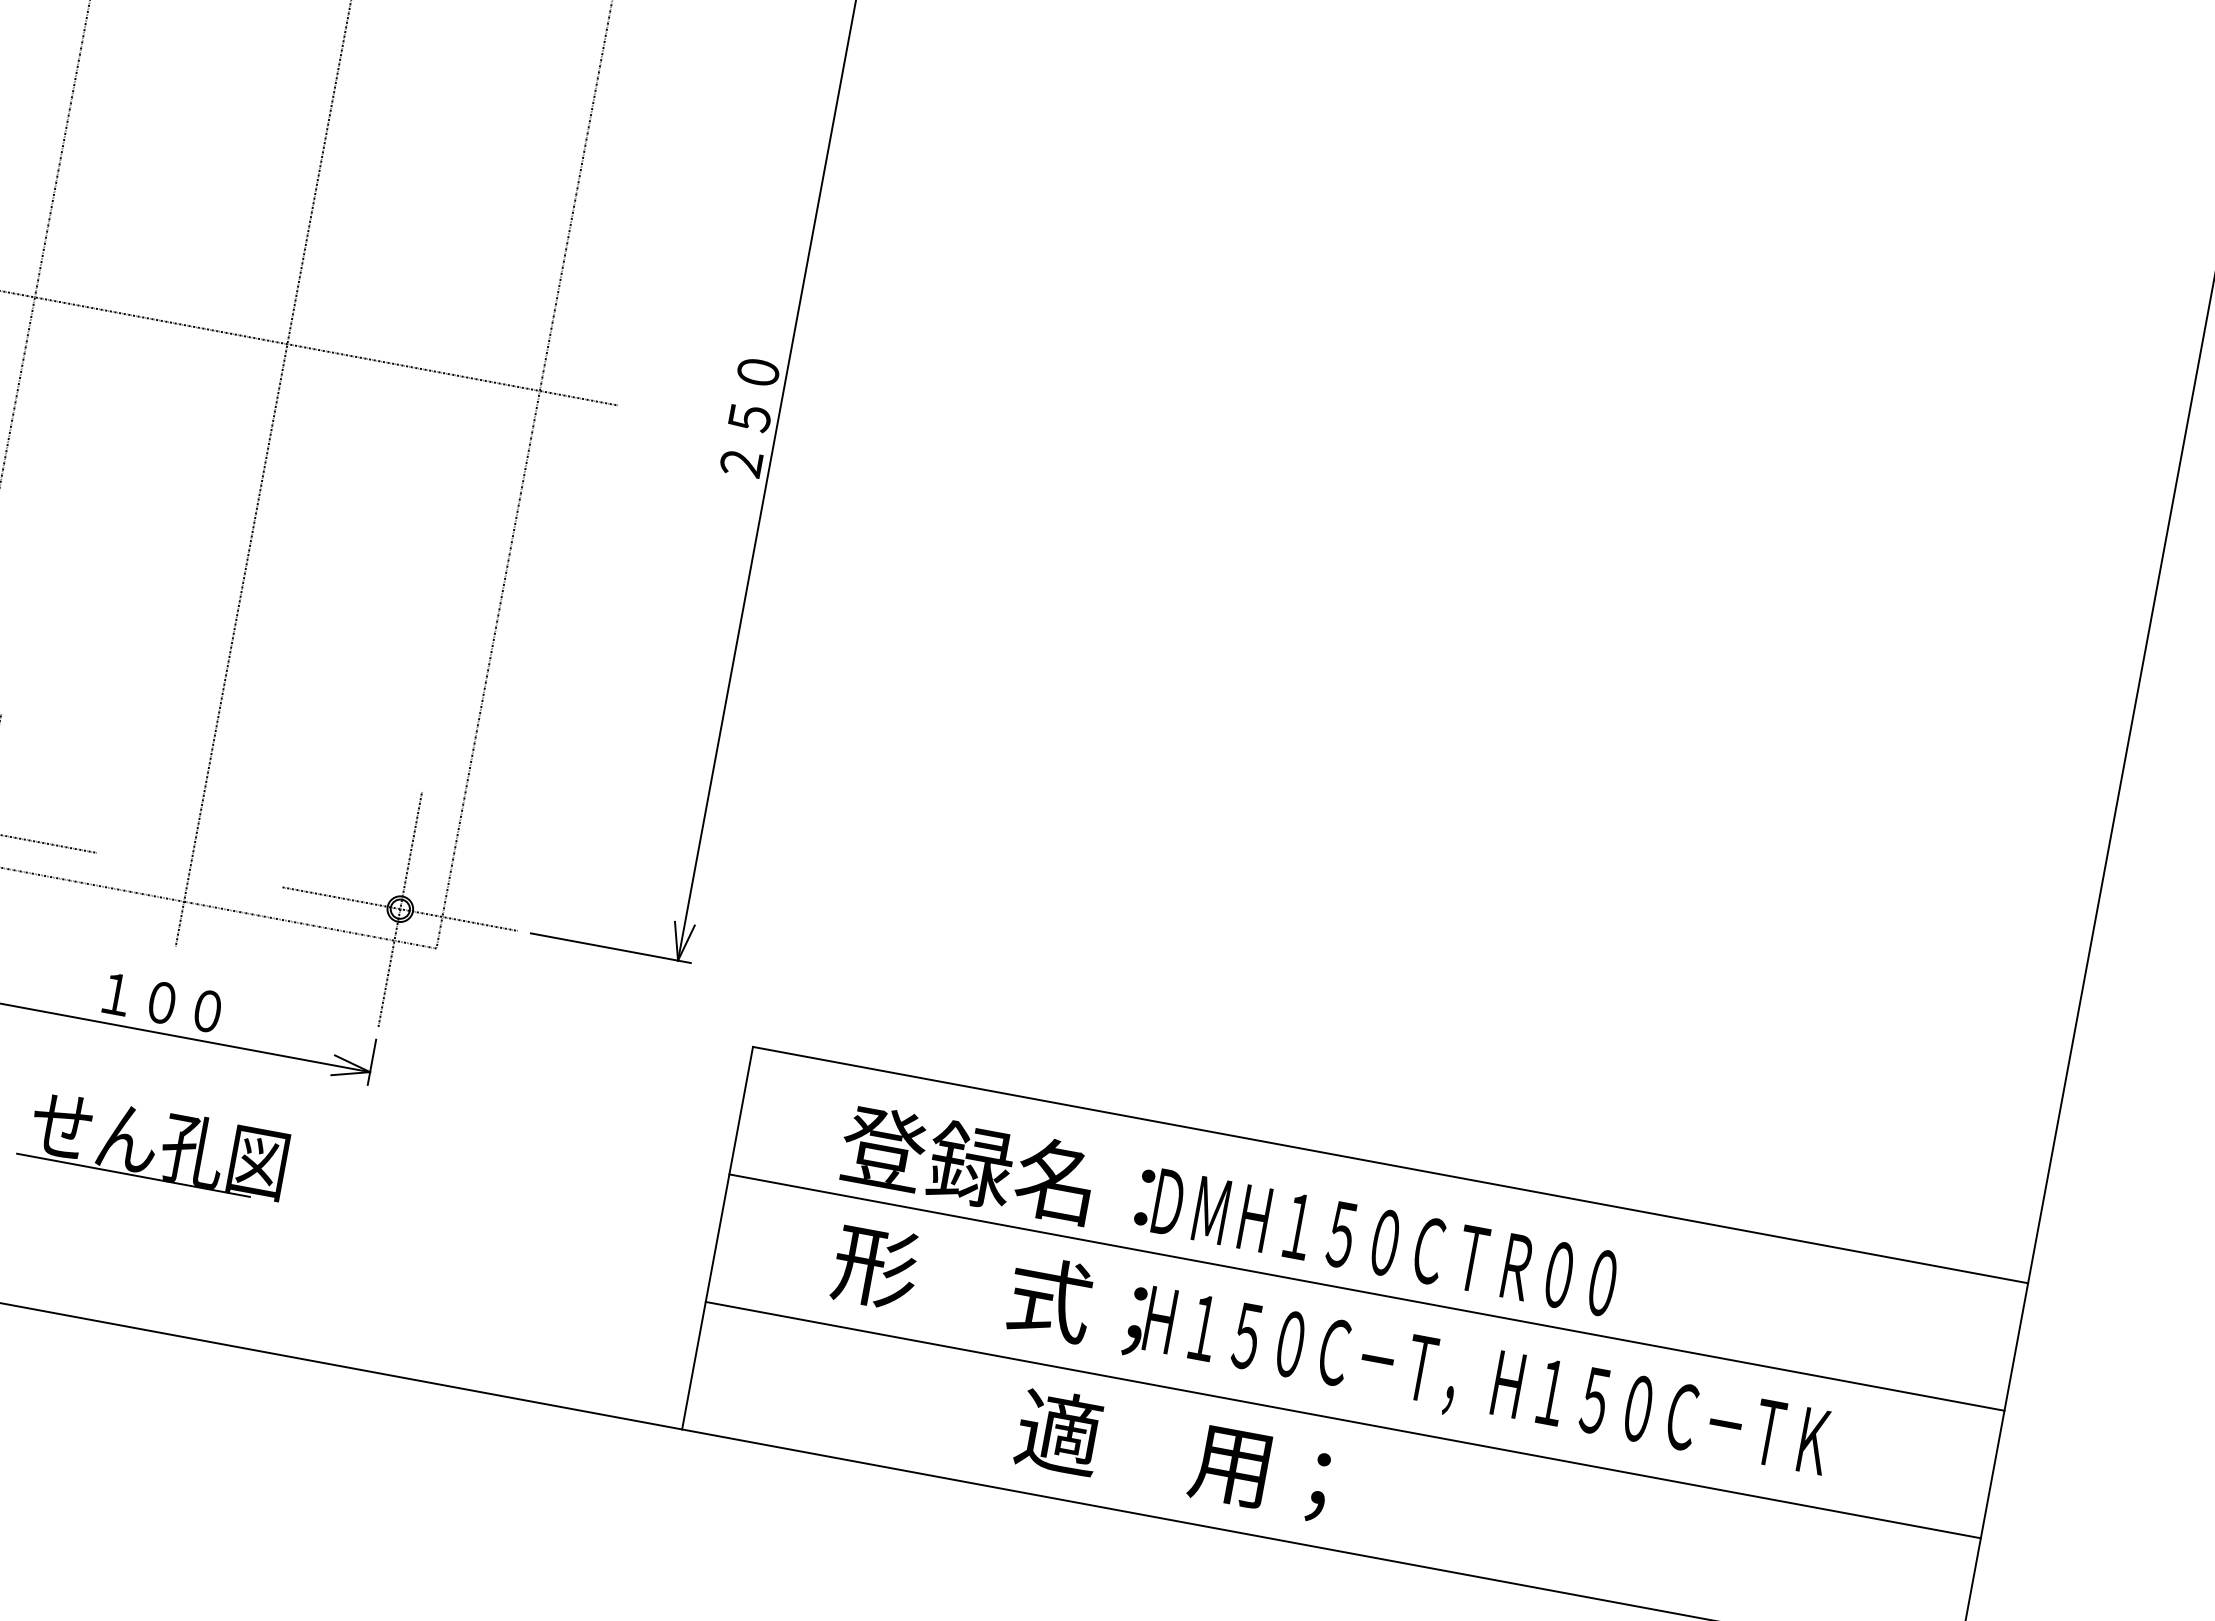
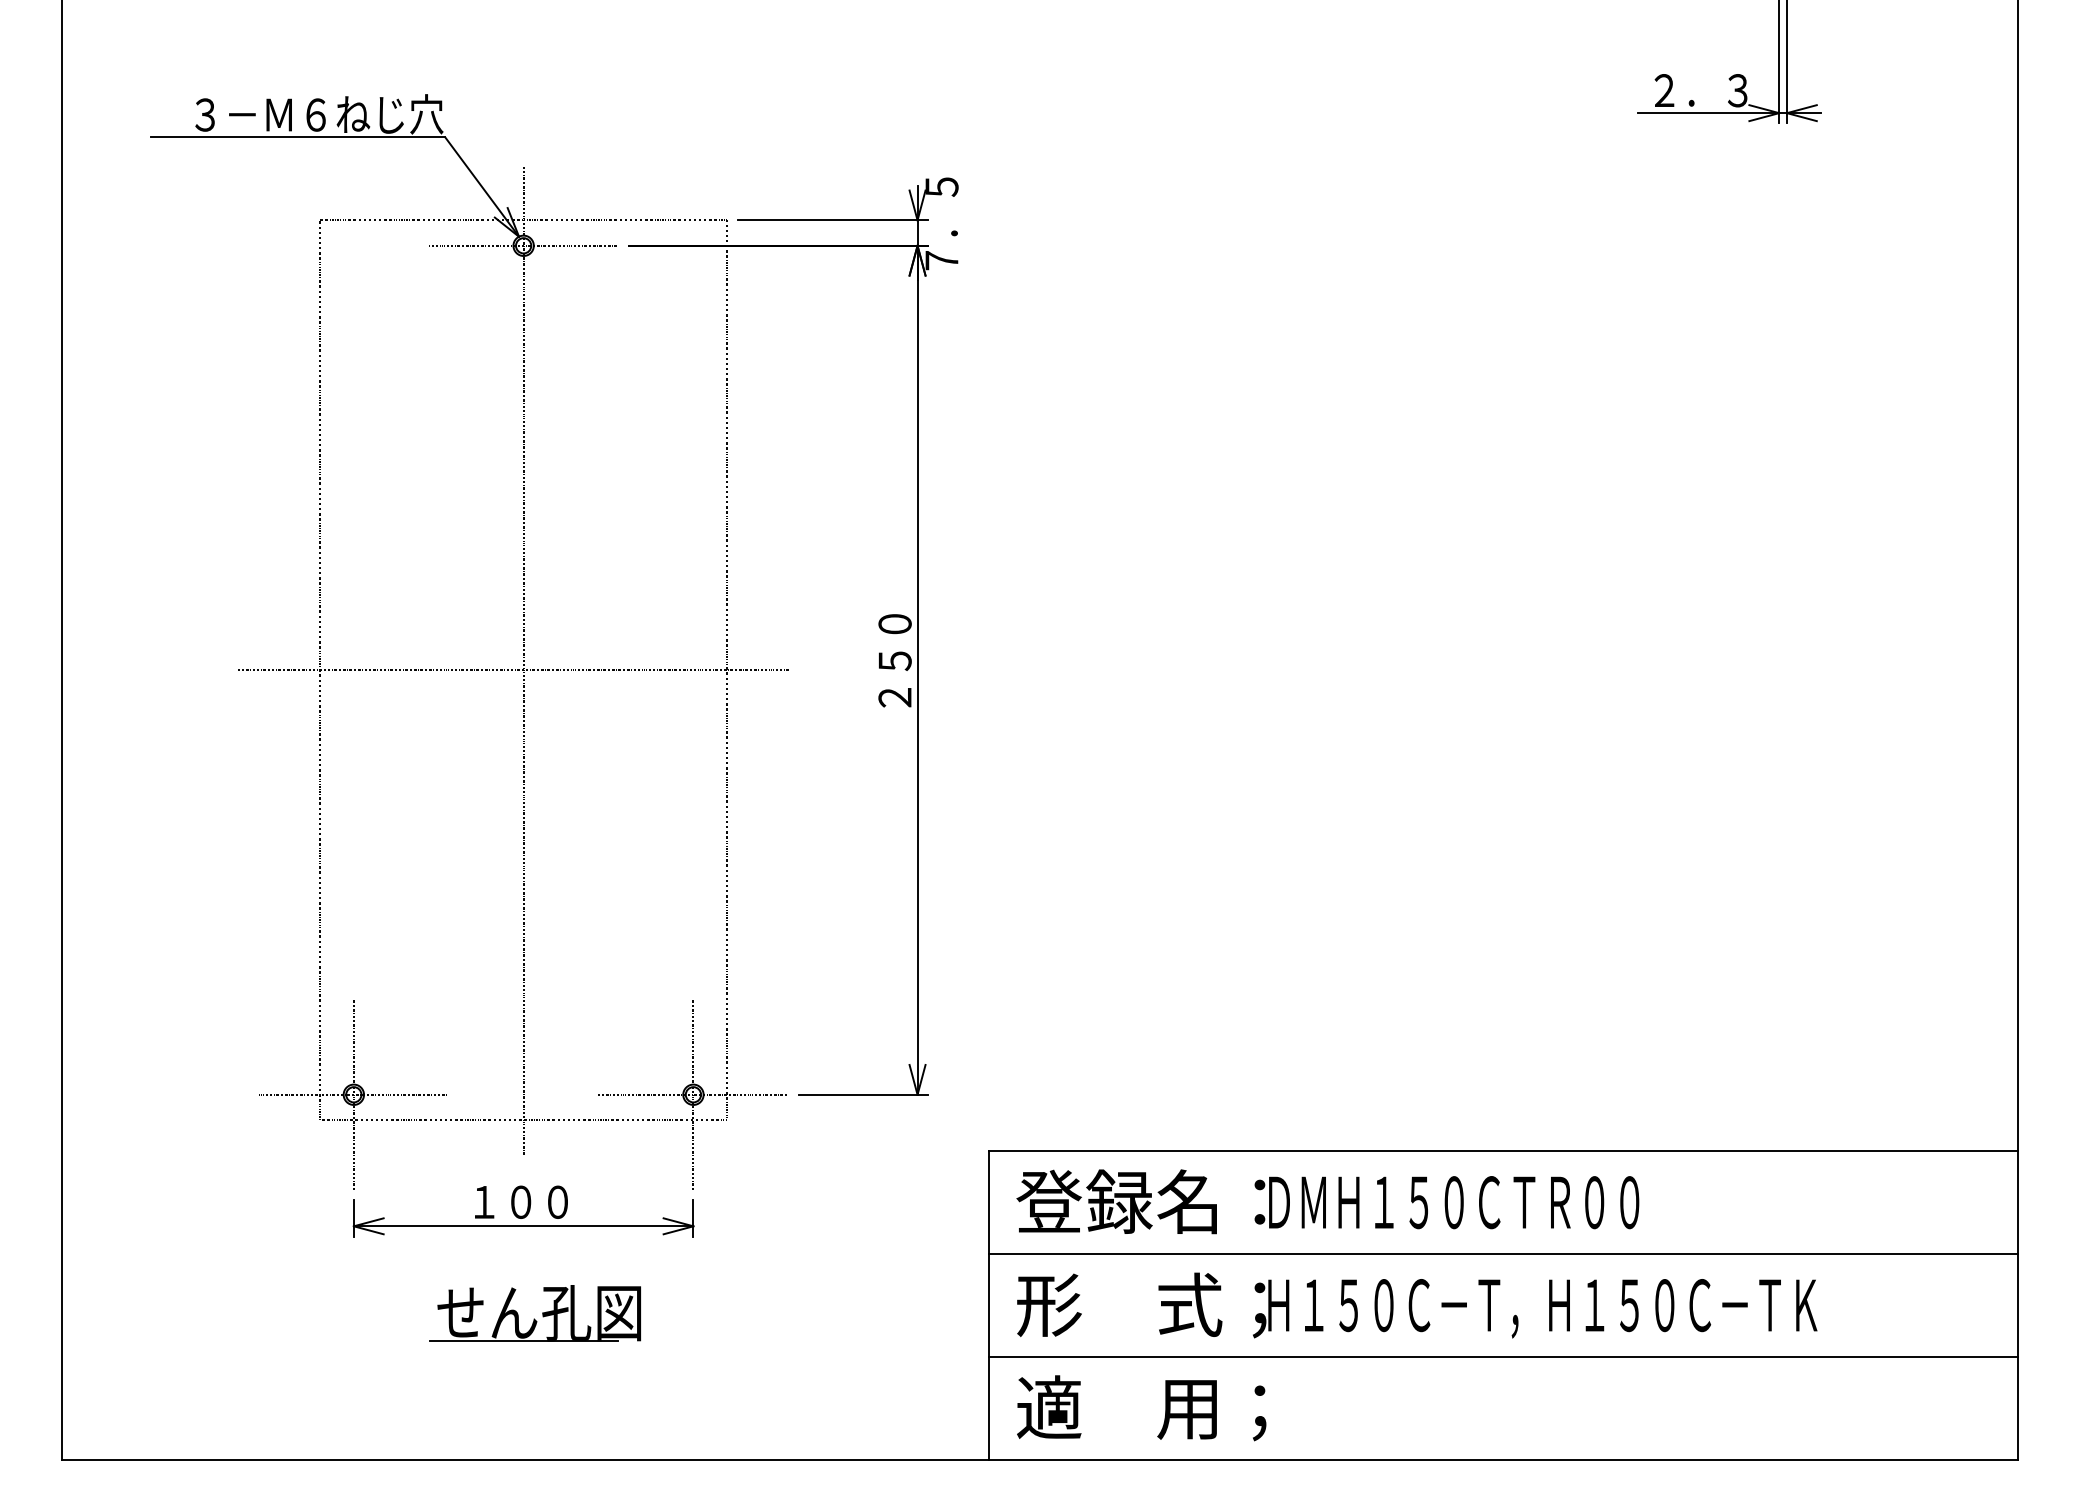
text: (1228, 1212) -> (1327, 1201), moved
text: (1332, 1351) -> (1417, 1305), moved
text: (1173, 1454) -> (1141, 1408), moved

